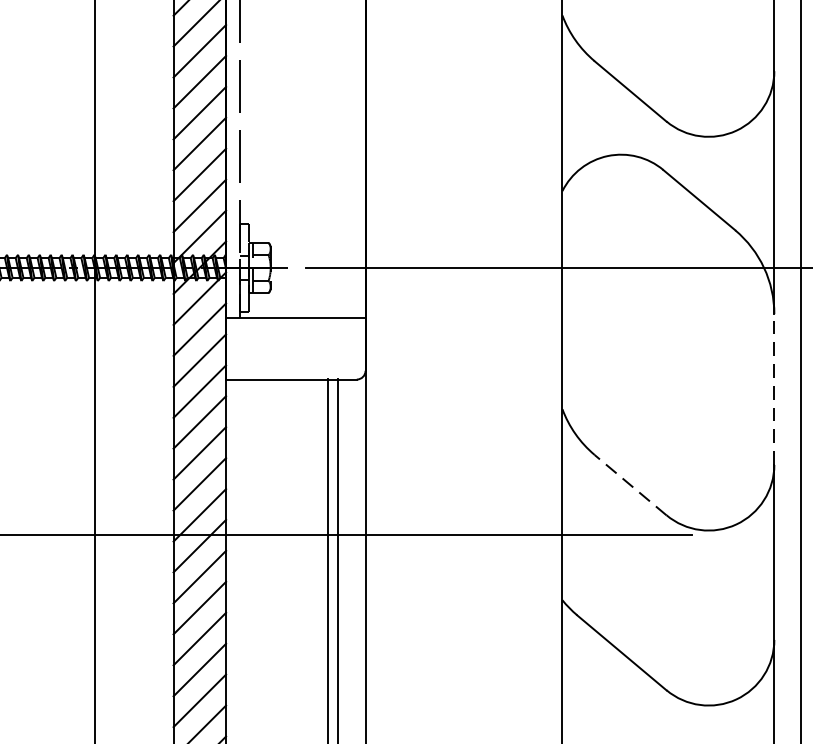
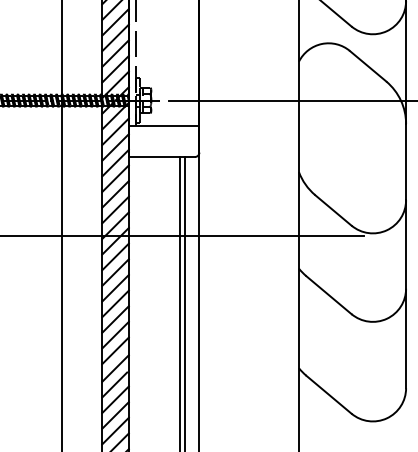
line: (775, 388) -> (406, 161), dashed -> solid
line: (630, 485) -> (333, 210), dashed -> solid

